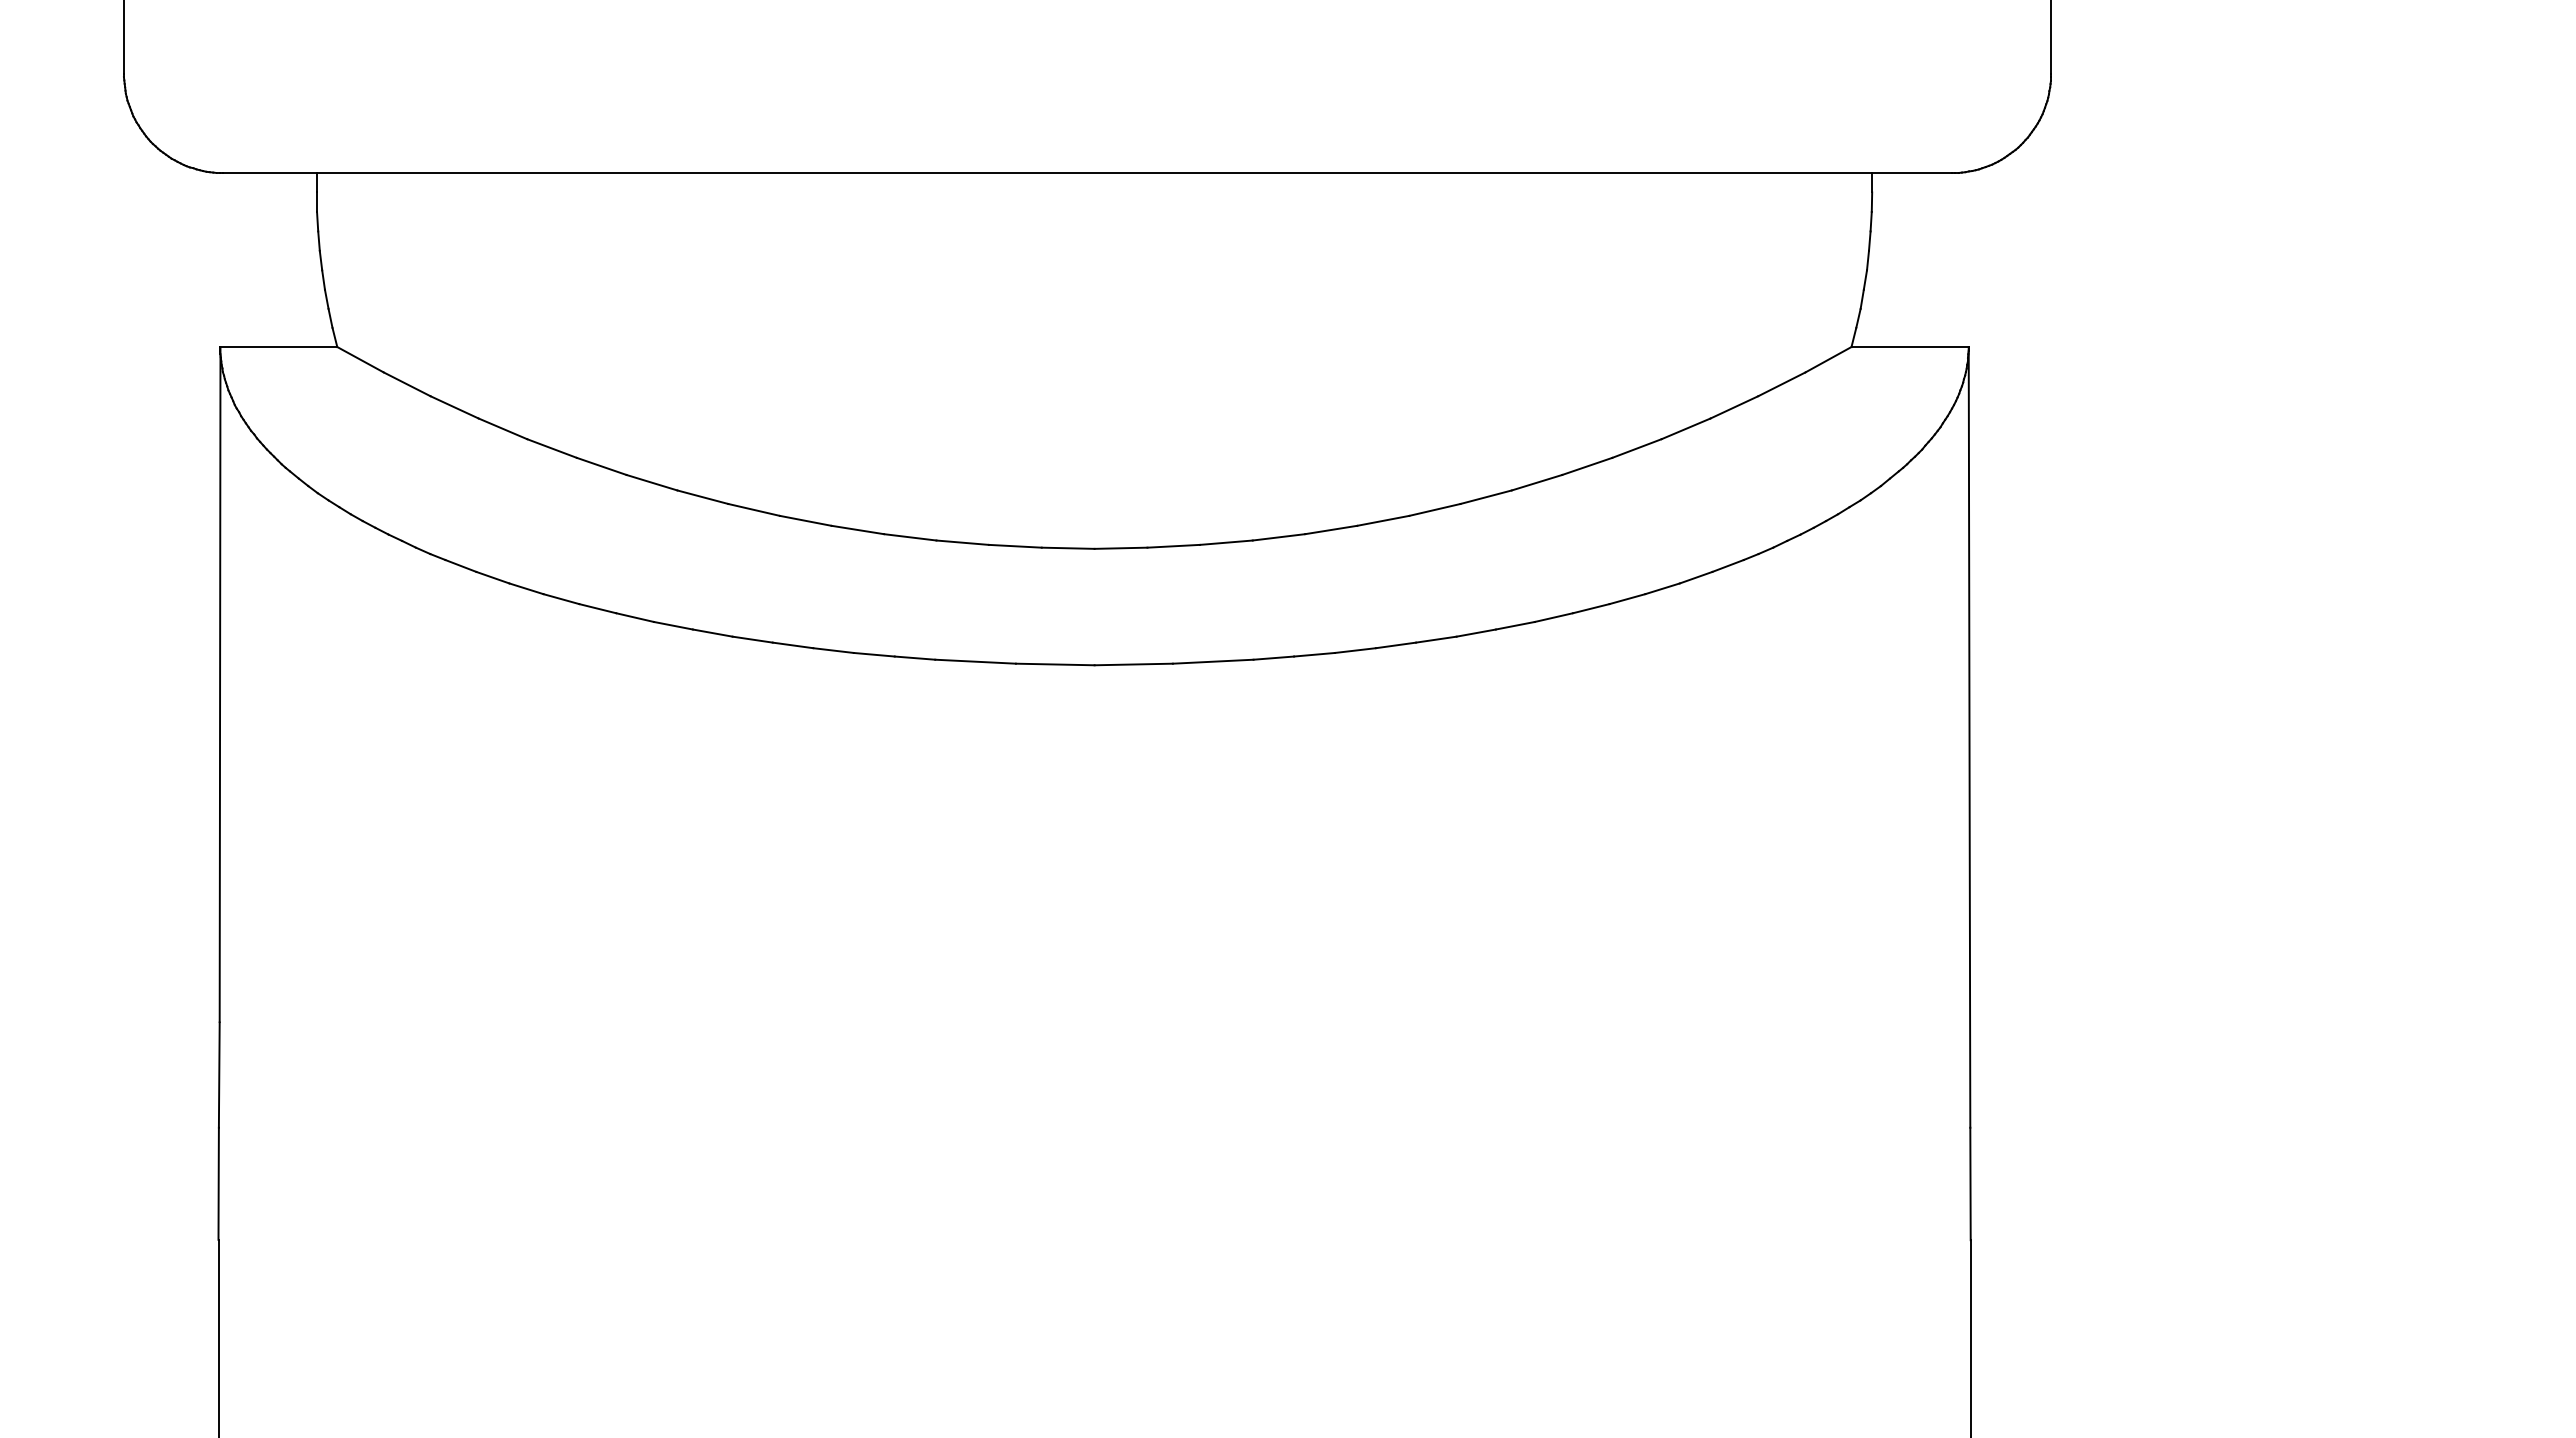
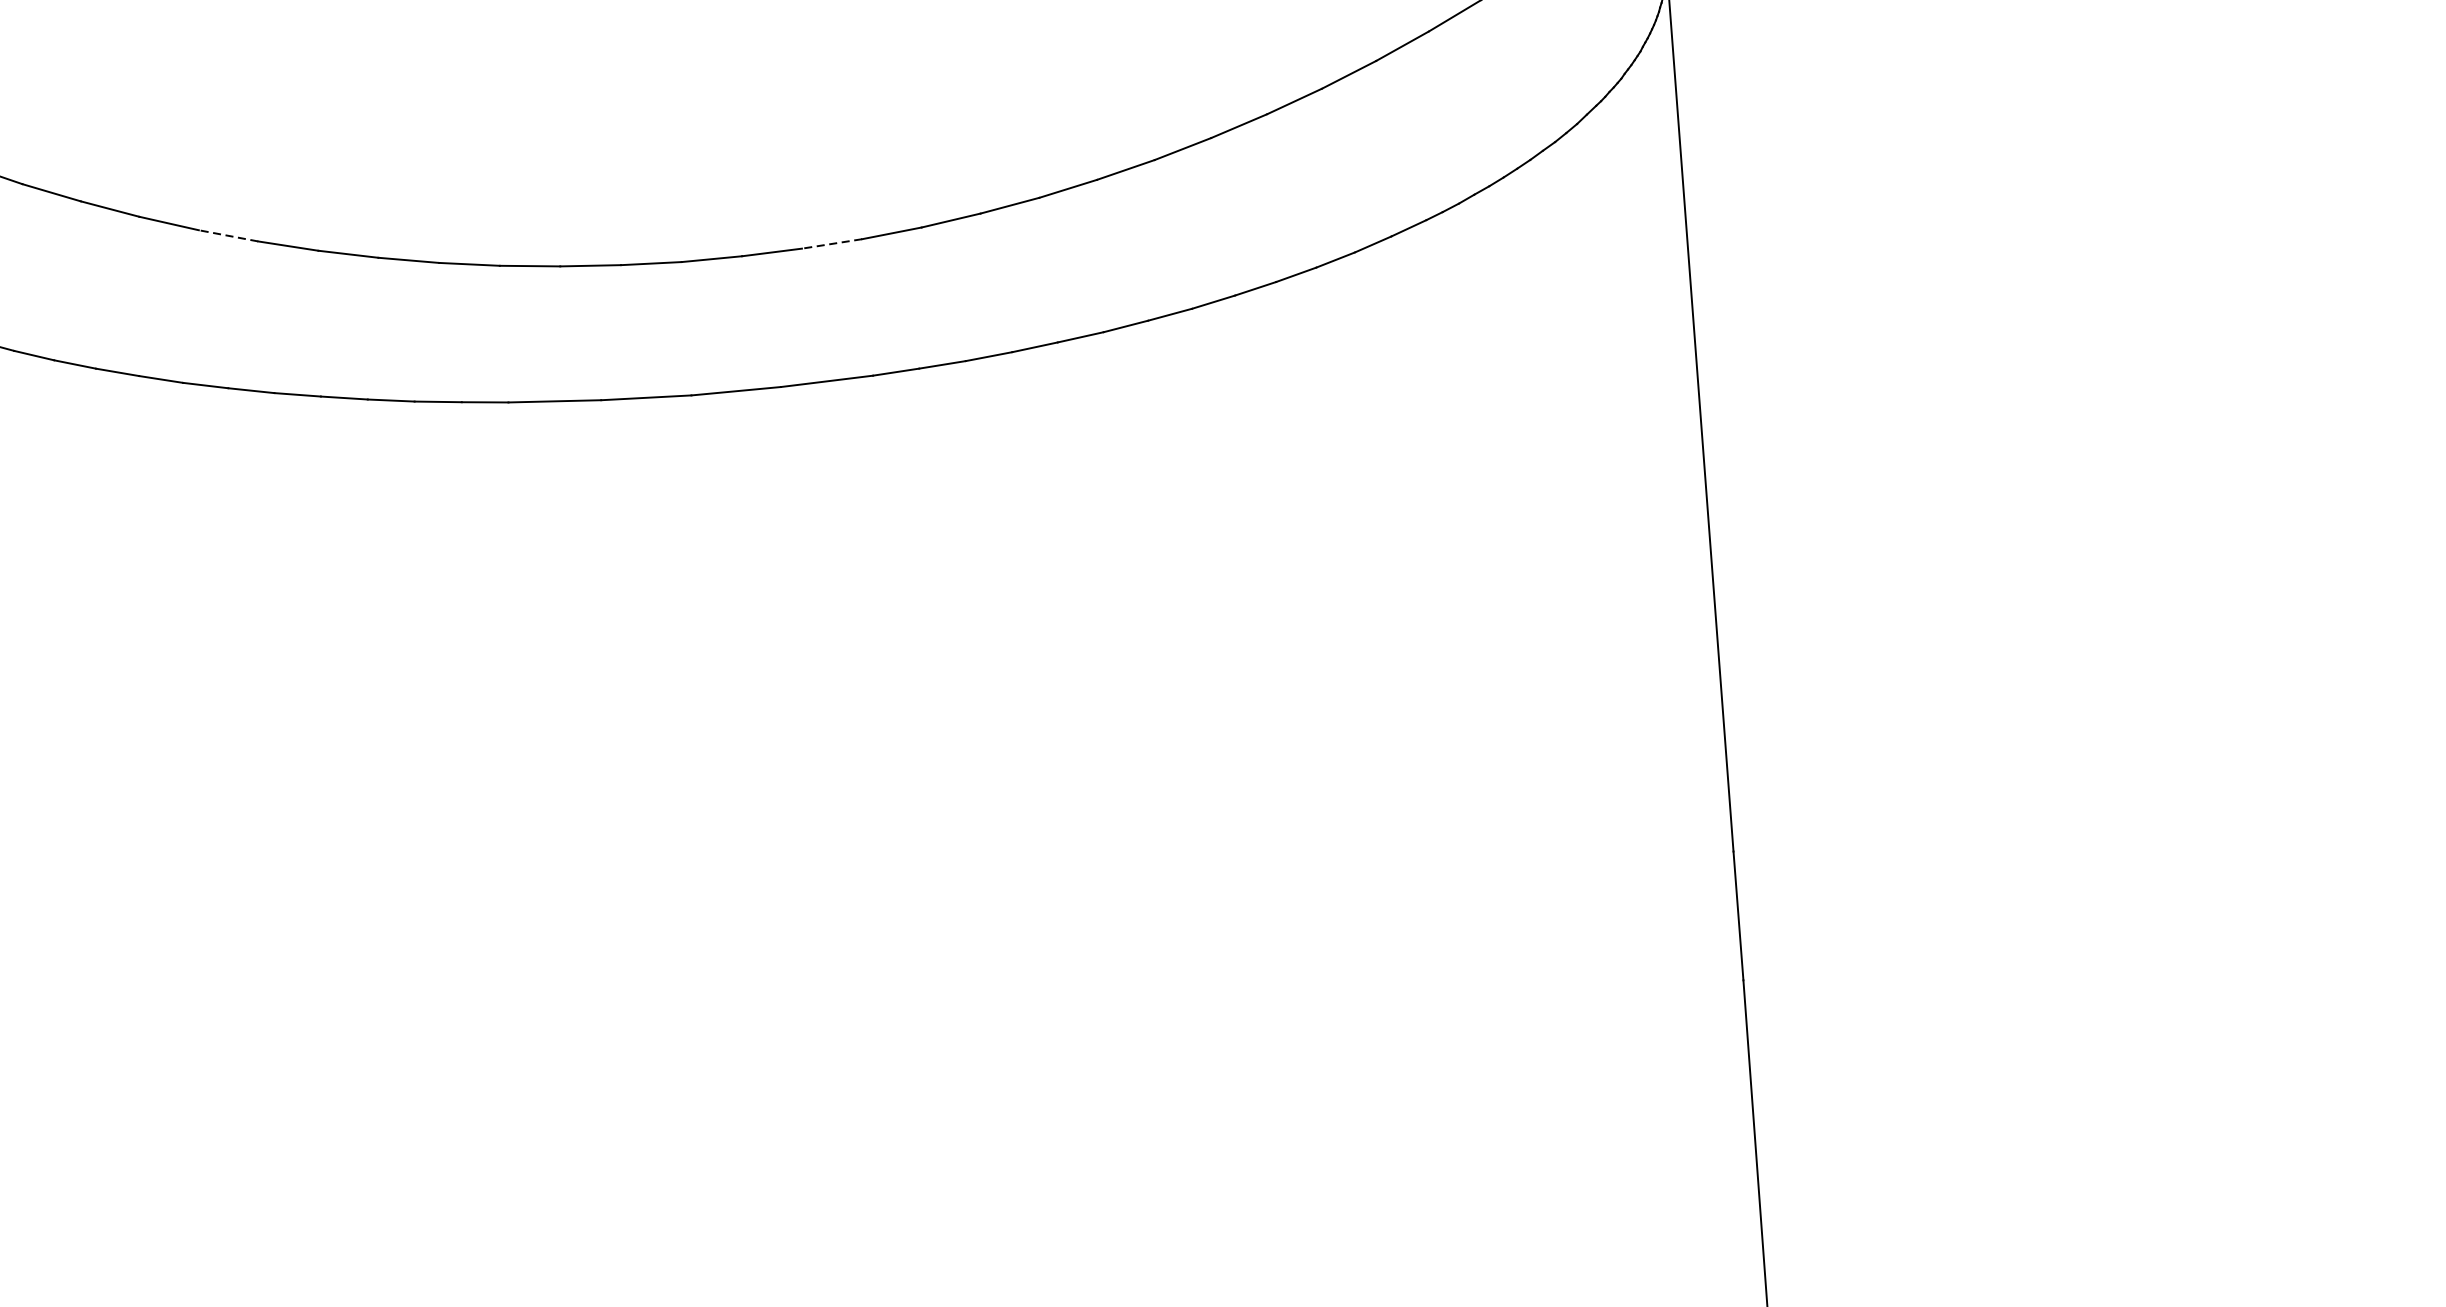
line: (702, 497) -> (228, 236), solid -> dashed
line: (1226, 542) -> (832, 243), solid -> dashed

